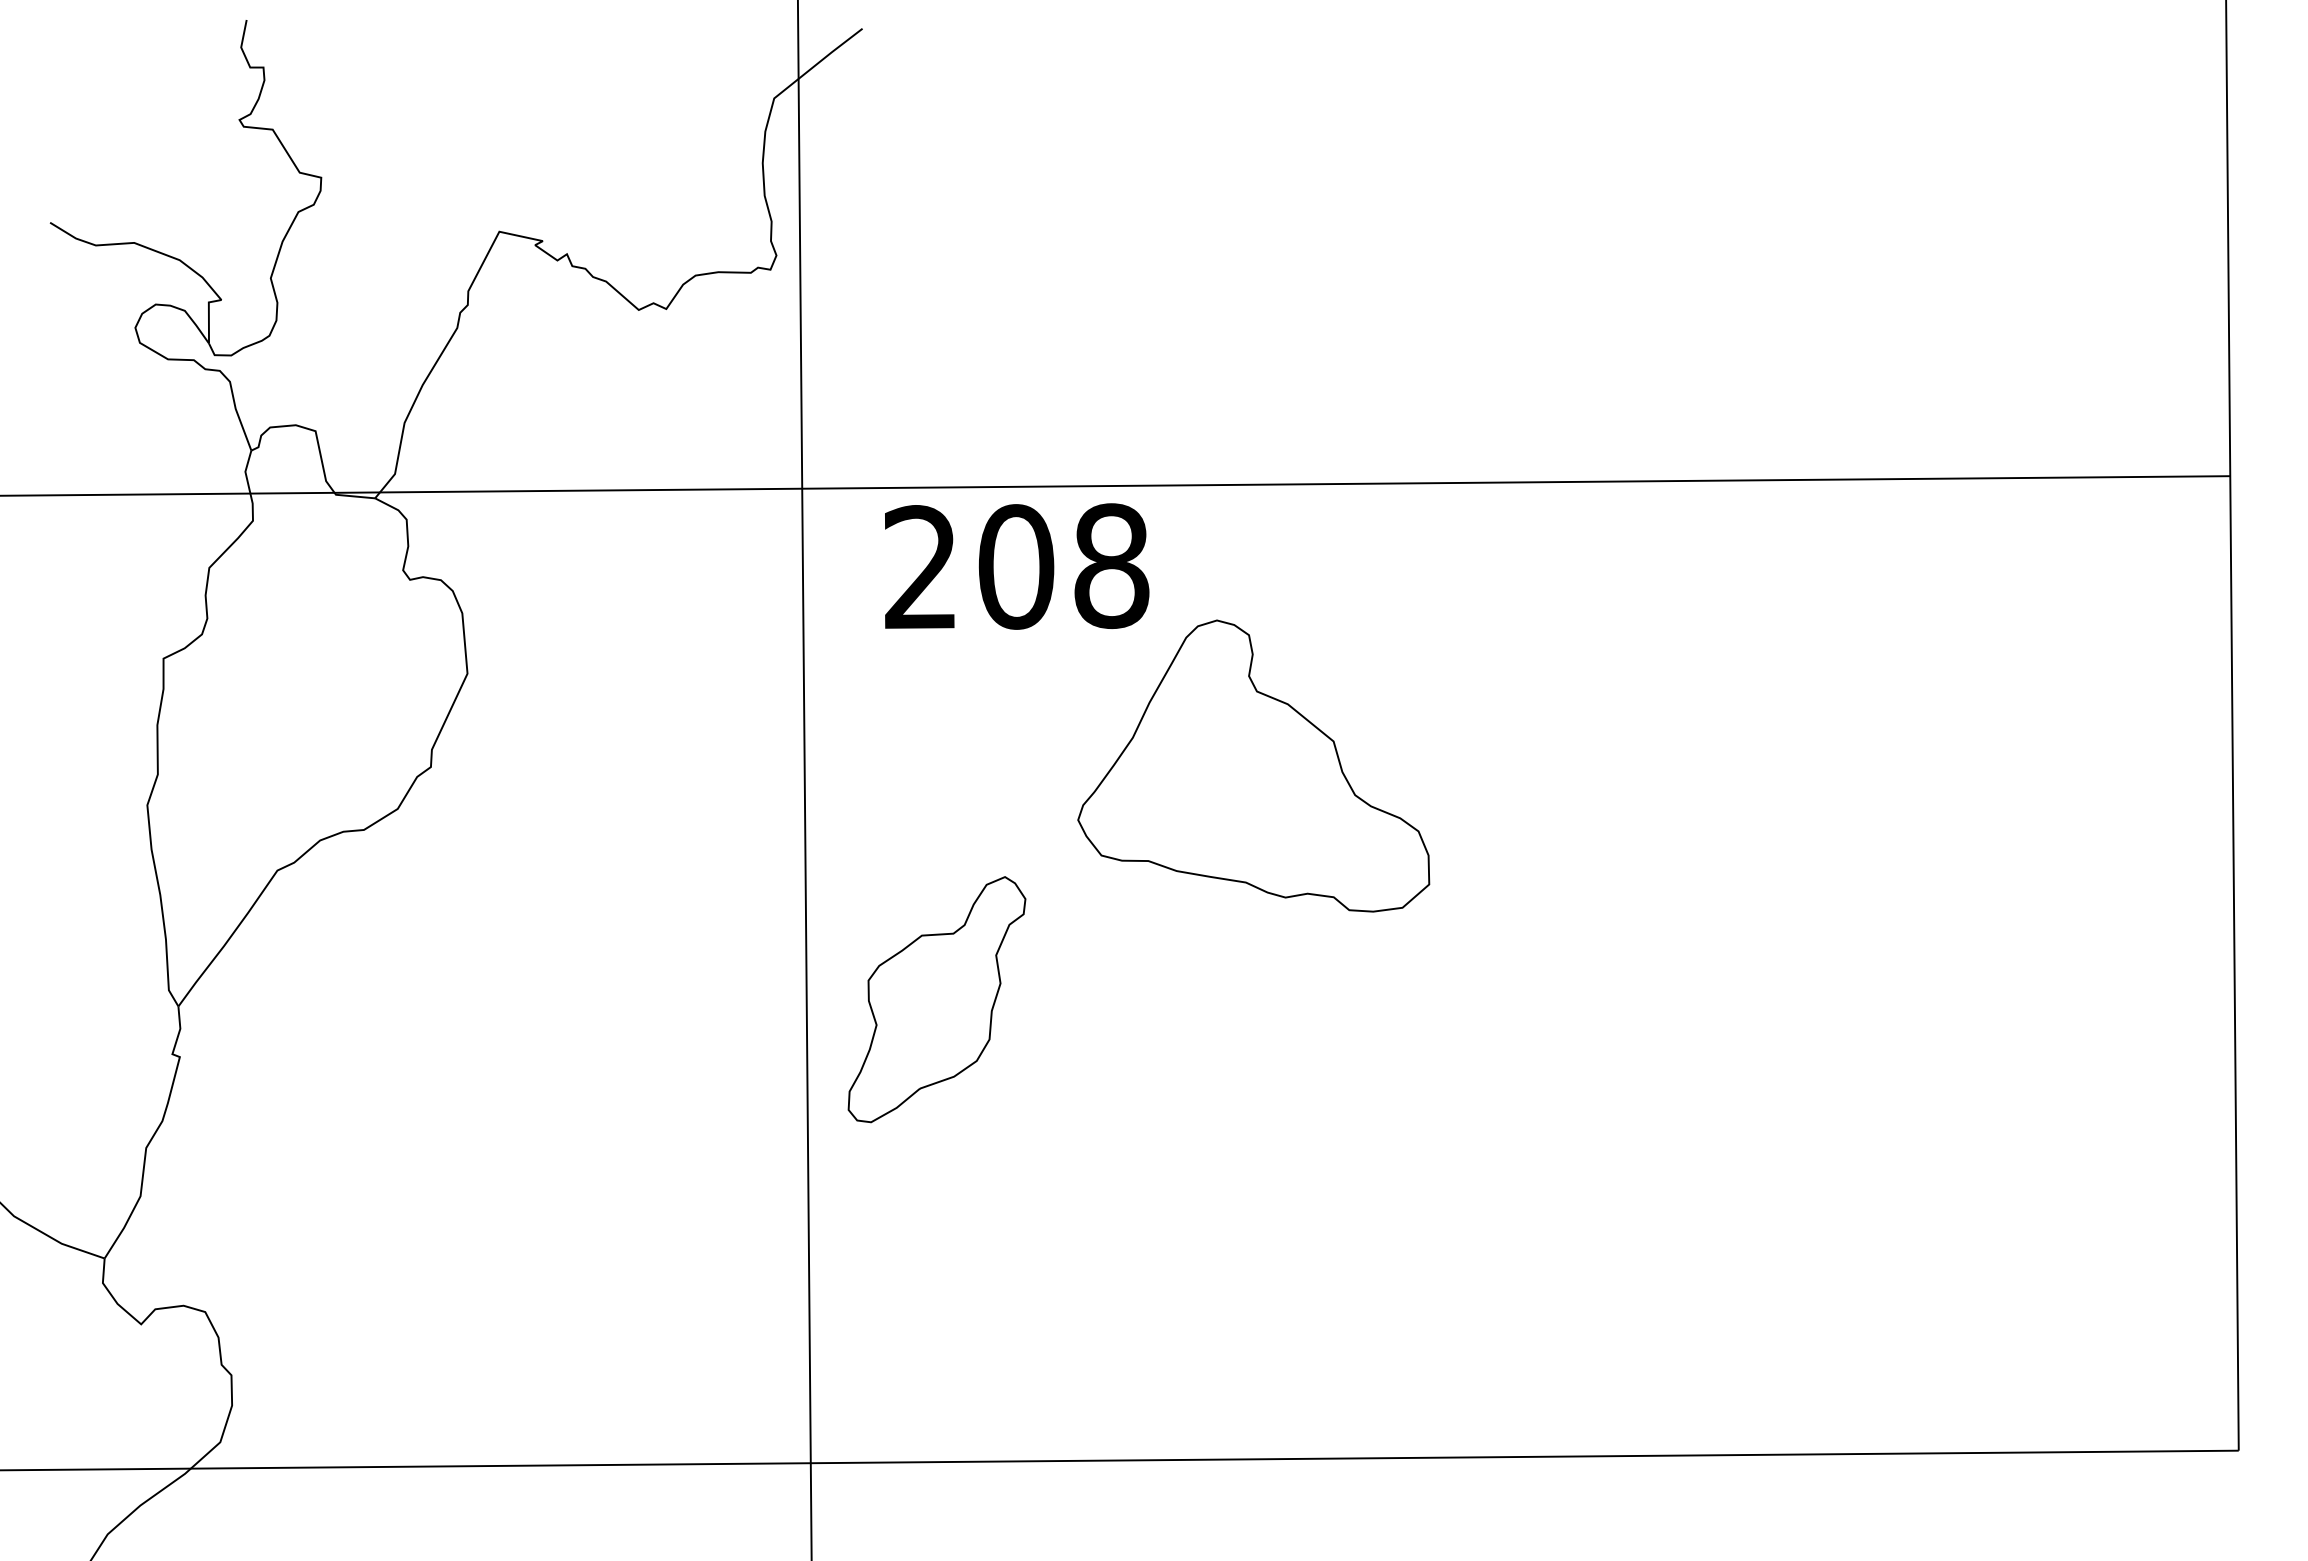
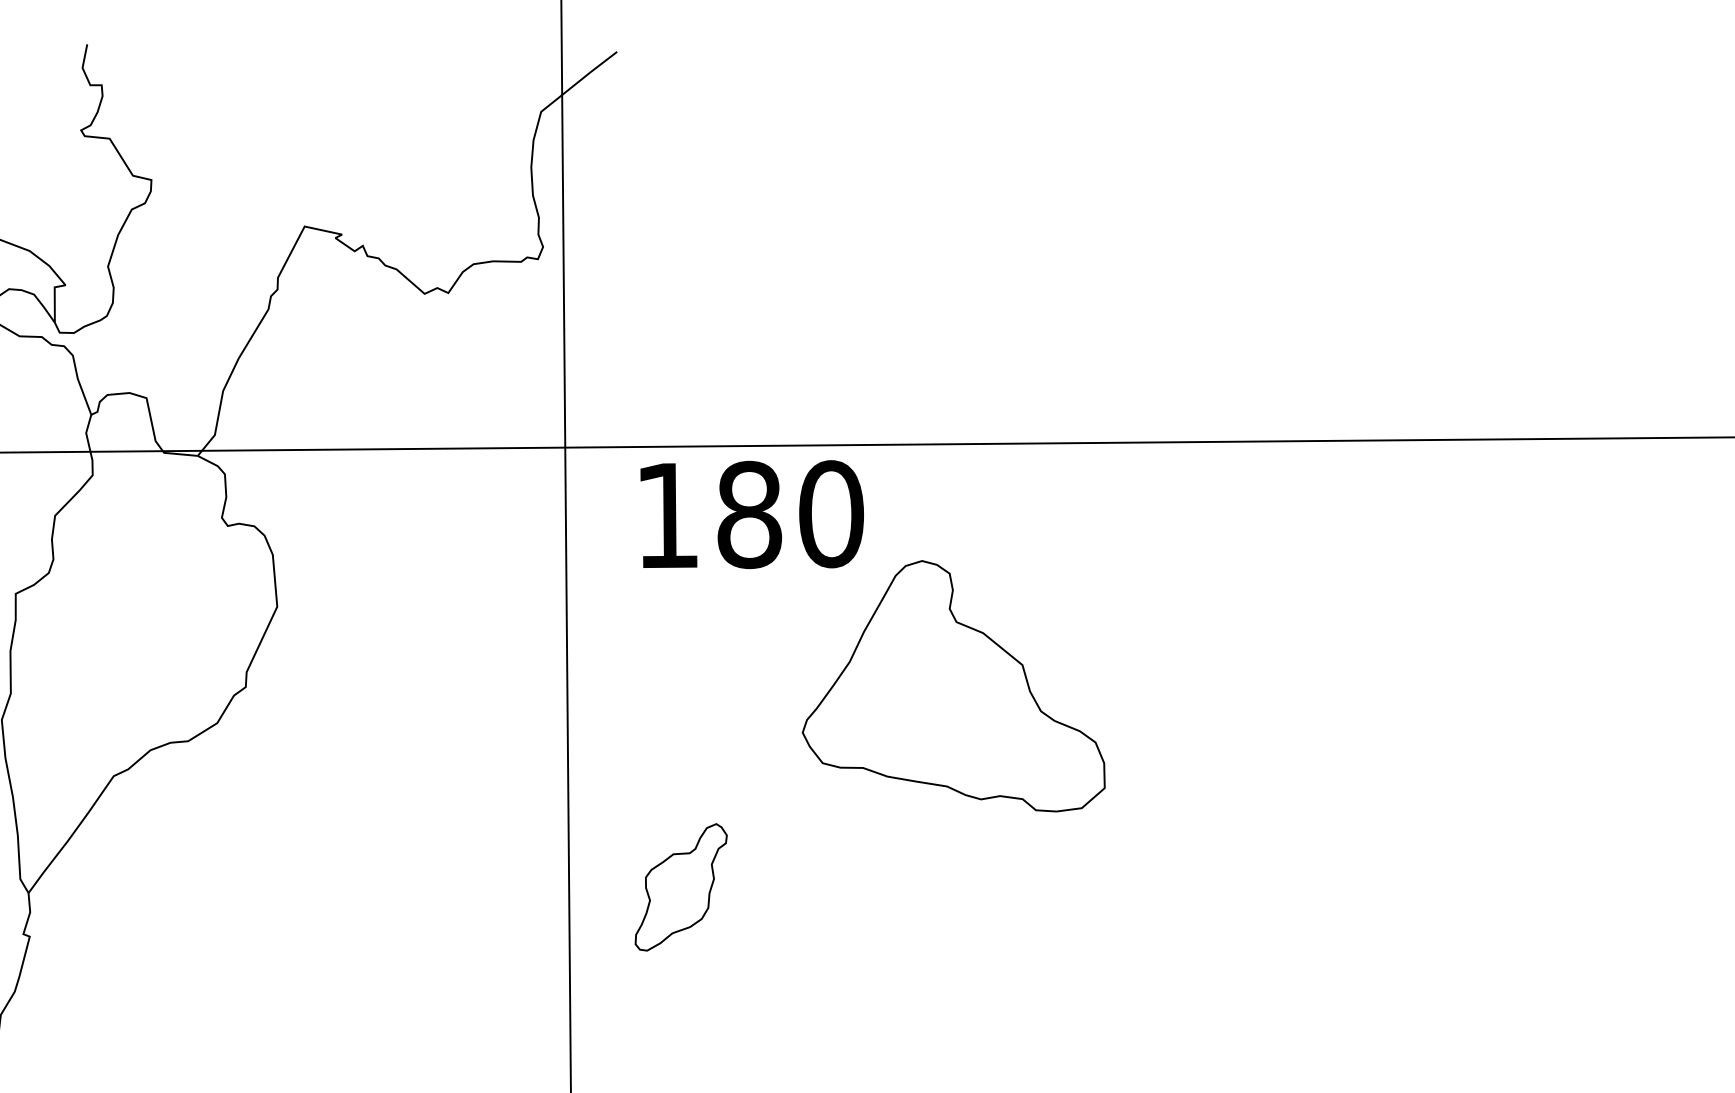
text: (1017, 566) -> (750, 514), 208 -> 180
part: (936, 999) -> (680, 887), size x0.6

